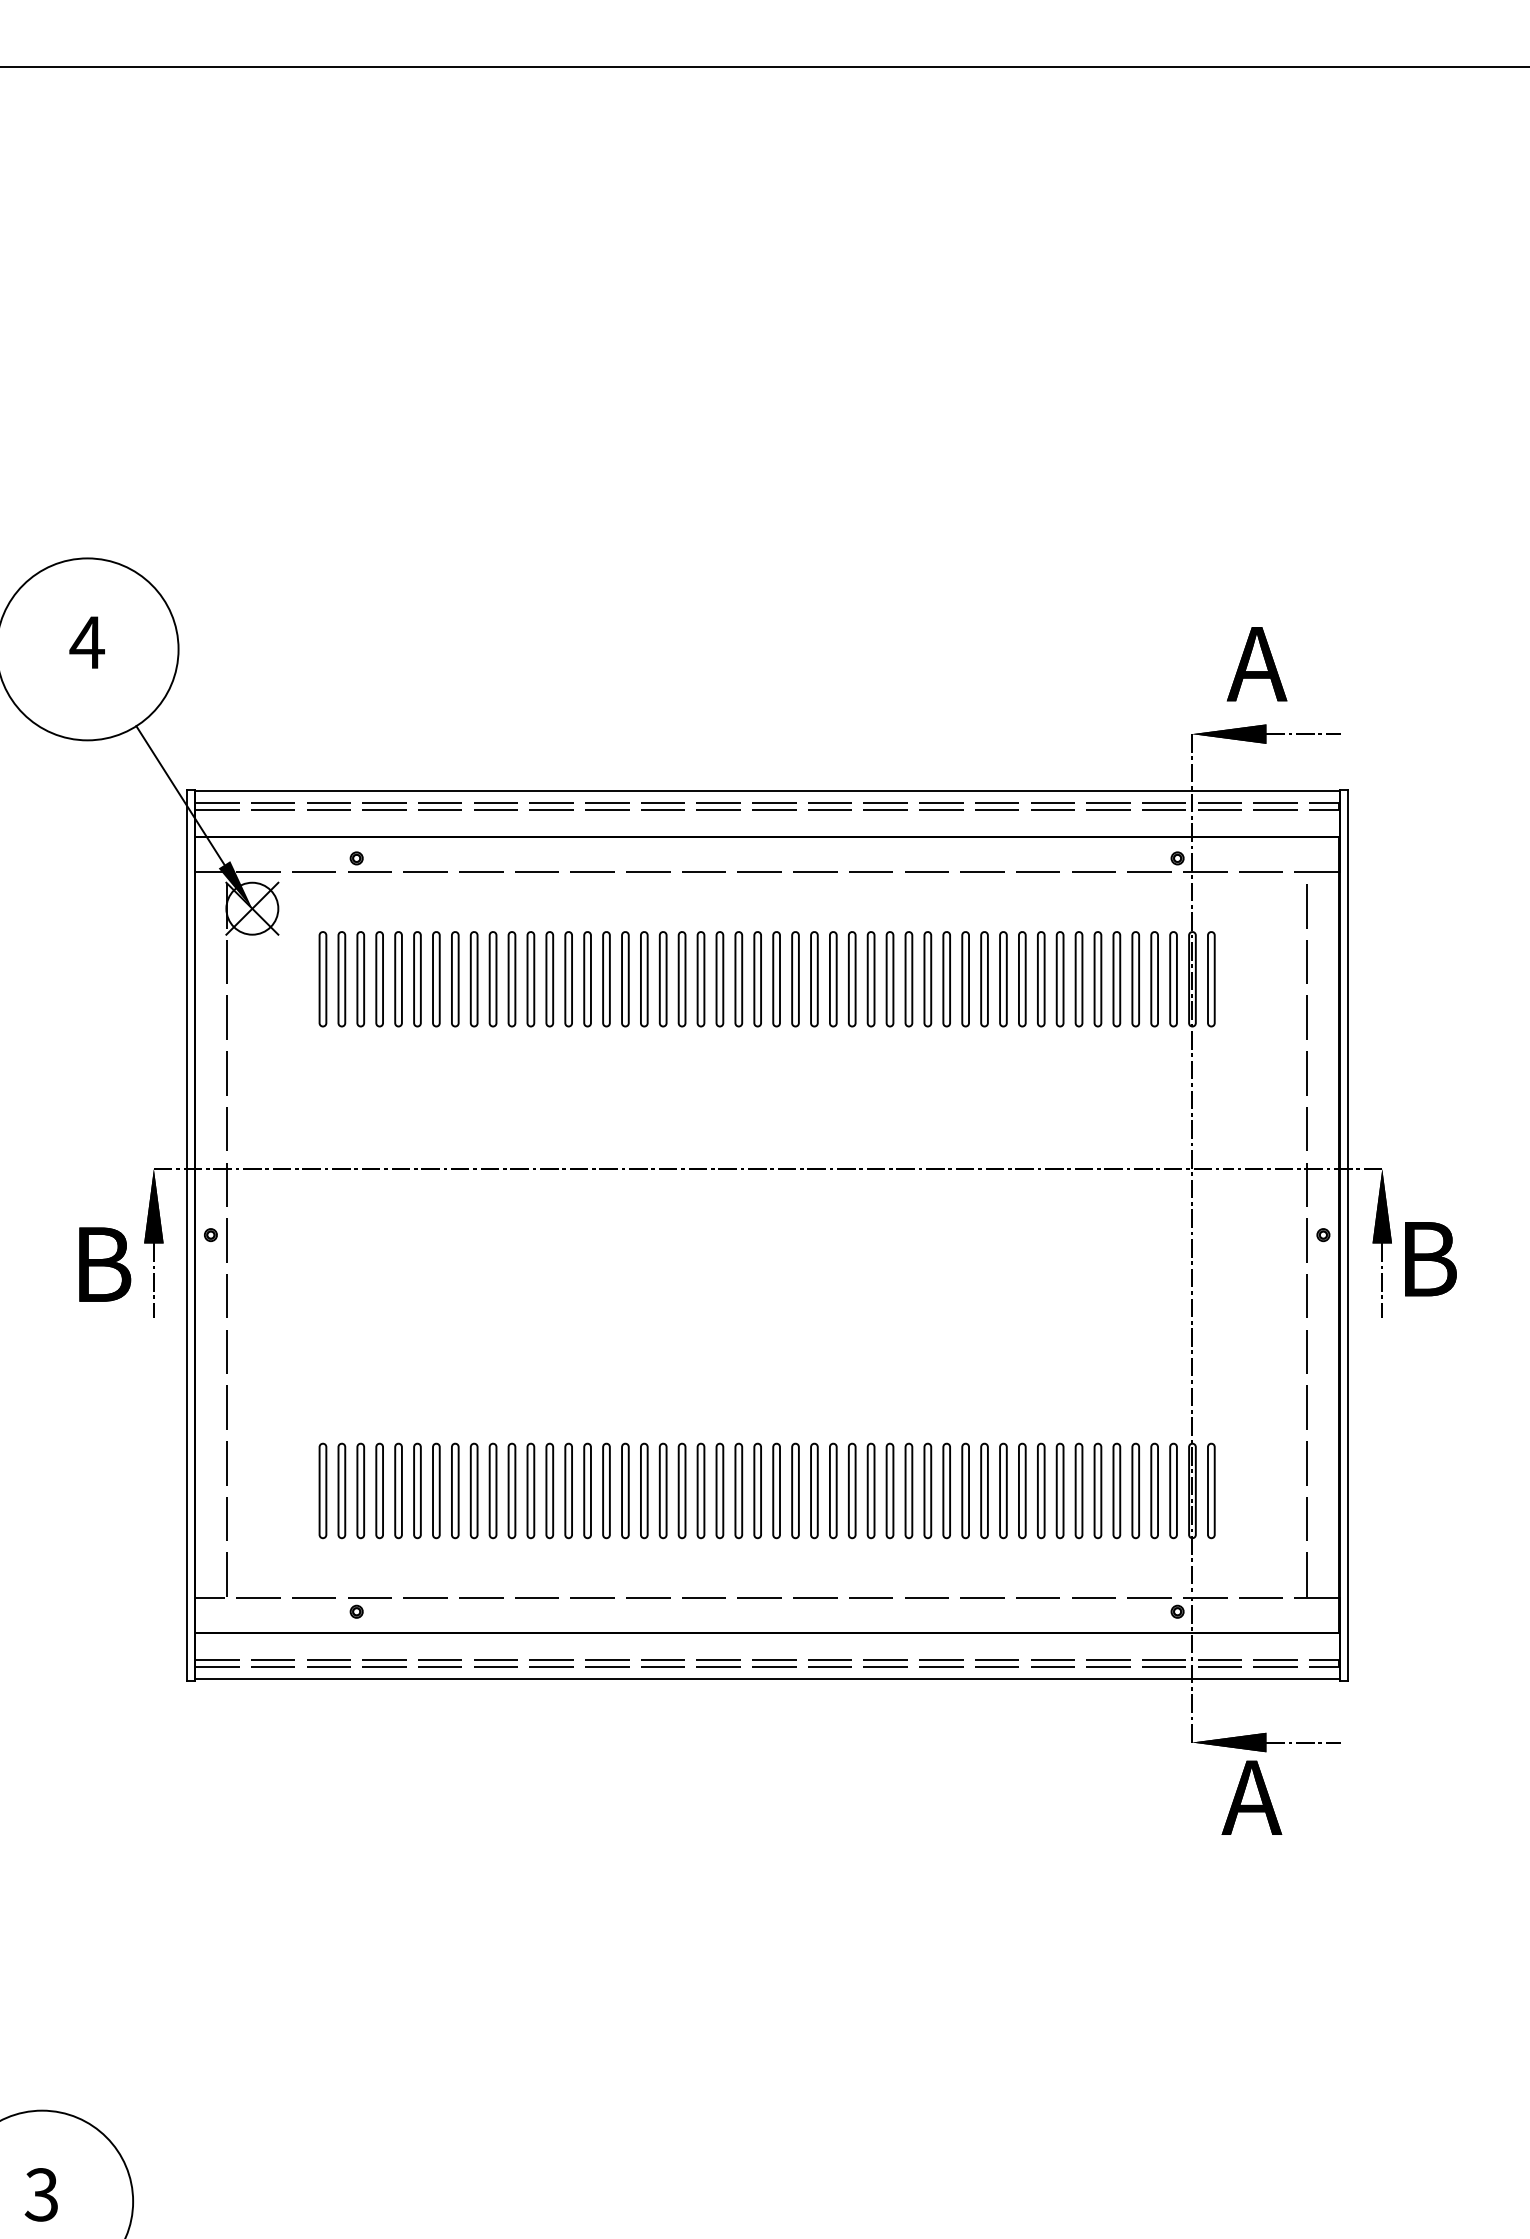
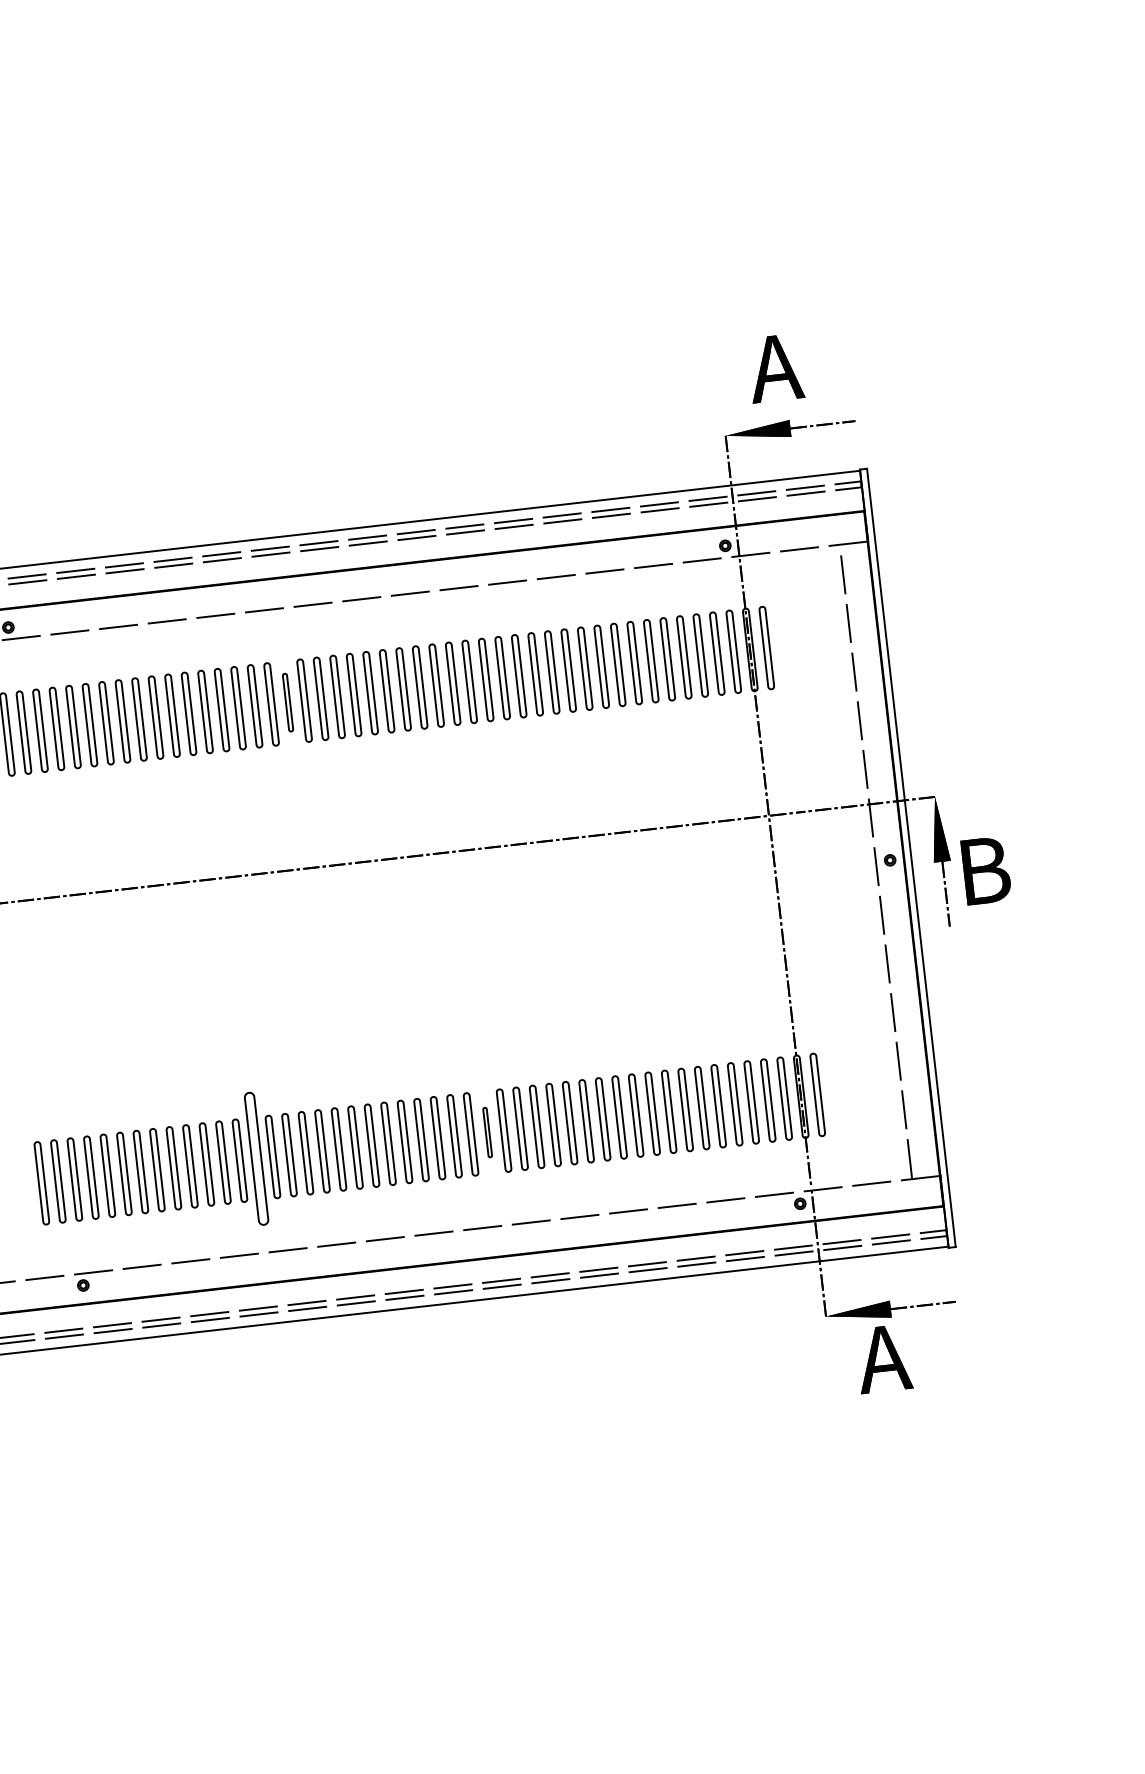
part: (662, 979) -> (287, 702), size x0.7
part: (568, 1490) -> (256, 1158), size x1.6
part: (833, 1490) -> (487, 1132), size x0.6

